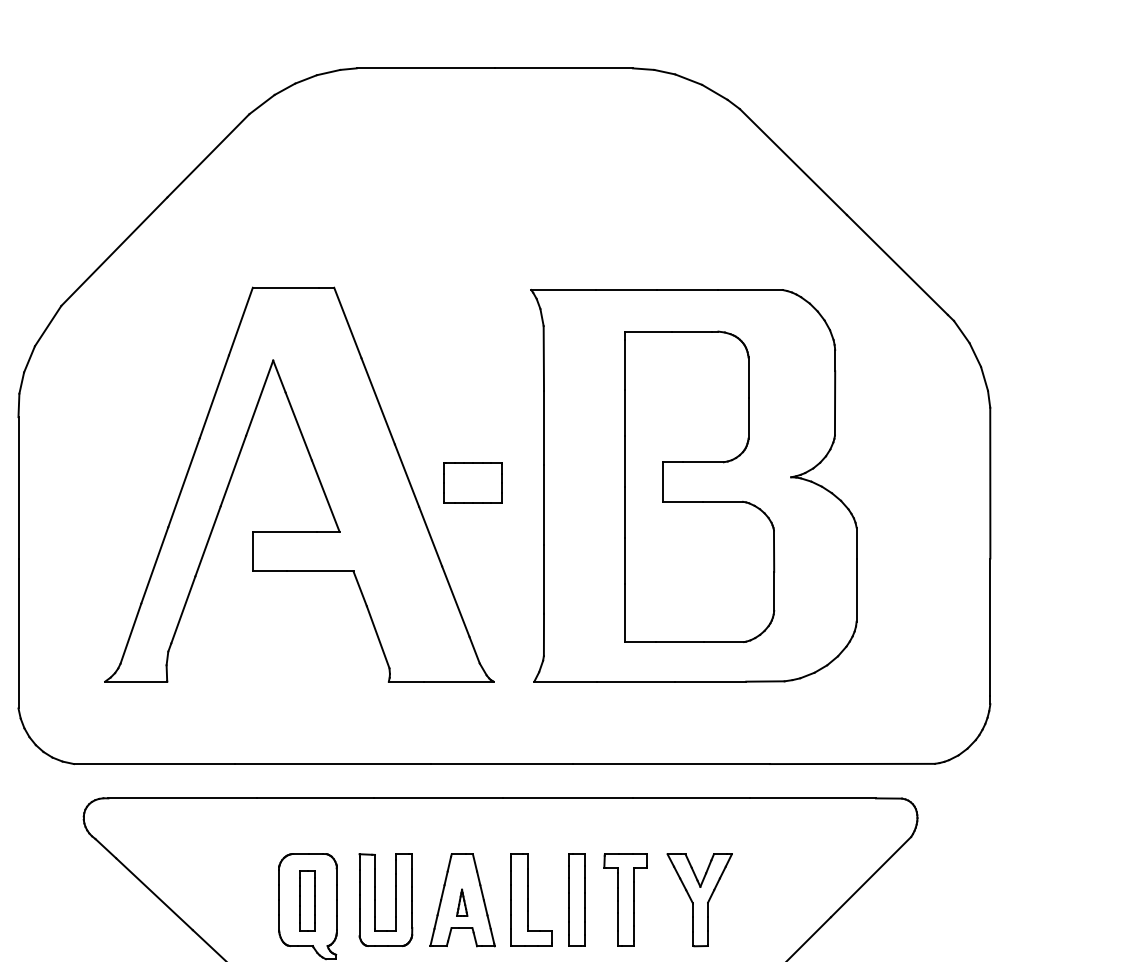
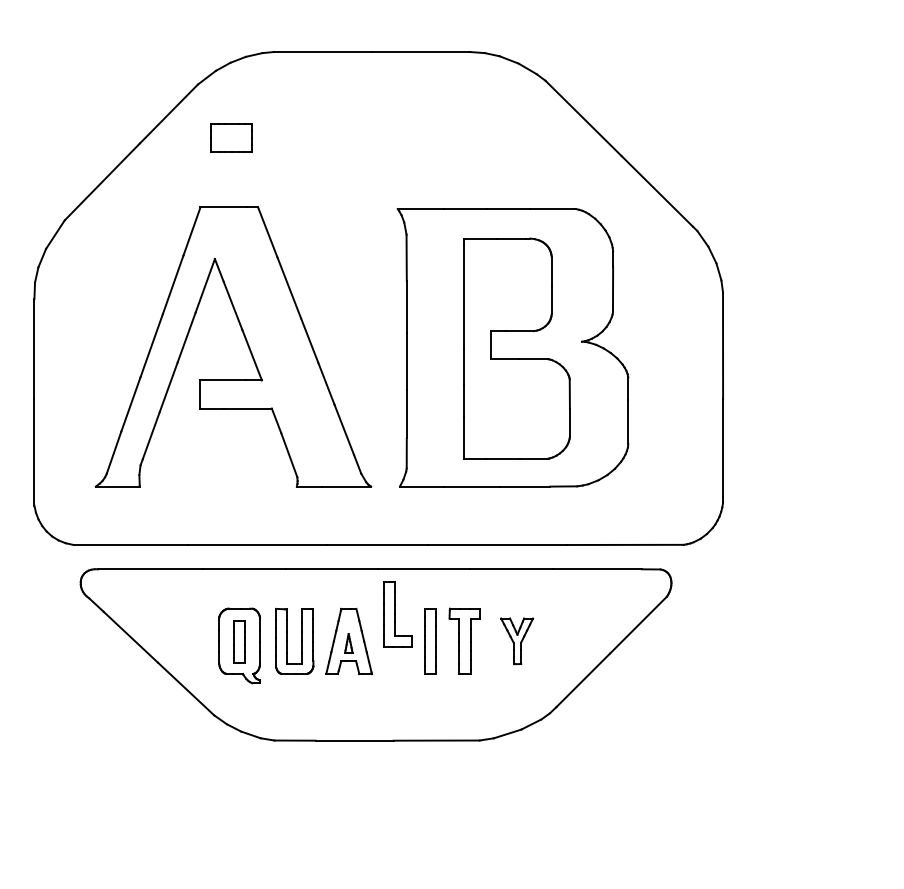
part: (473, 482) -> (231, 137), moved
part: (698, 898) -> (516, 640), size x0.7
part: (530, 900) -> (397, 614), moved

